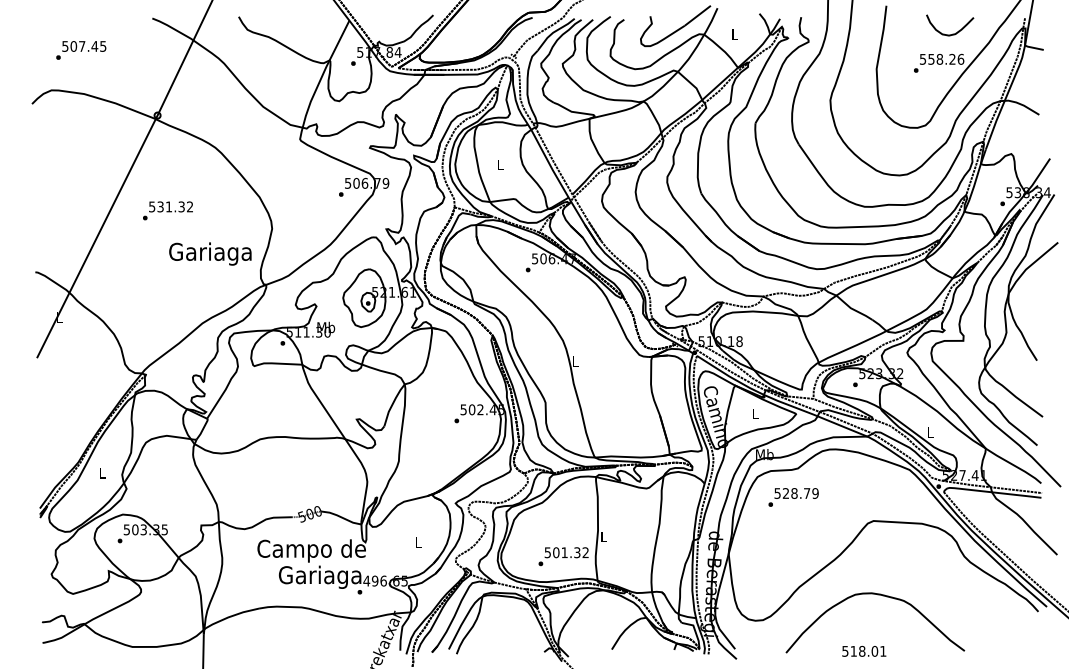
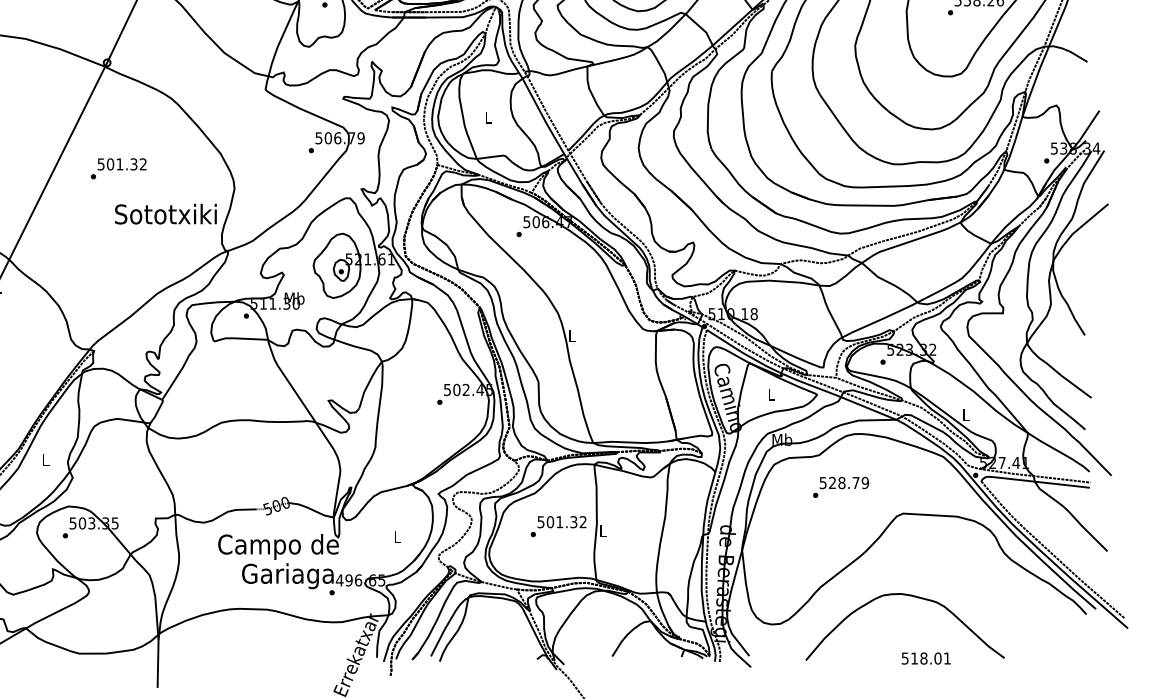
text: (160, 206) -> (110, 163), 531.32 -> 501.32
text: (210, 253) -> (166, 216), Gariaga -> Sototxiki
text: (793, 497) -> (840, 487), moved
text: (563, 556) -> (558, 526), moved
text: (864, 650) -> (926, 657), moved

